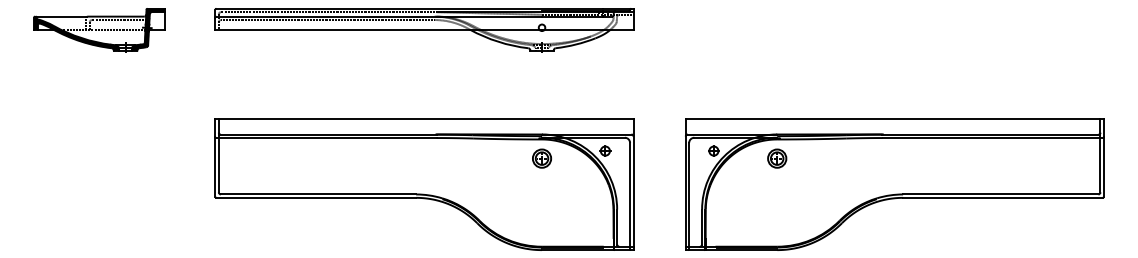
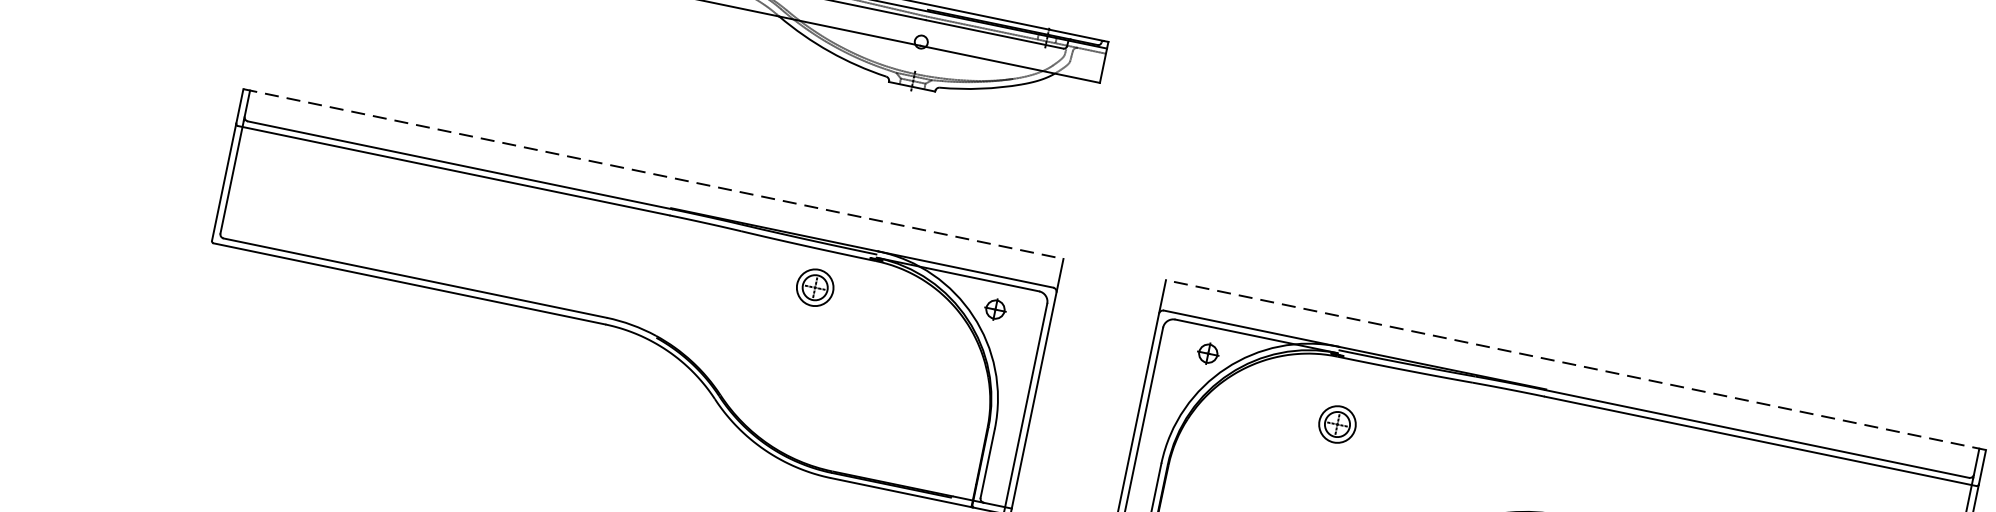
line: (424, 119) -> (653, 174), solid -> dashed
line: (894, 119) -> (1575, 365), solid -> dashed
part: (542, 158) -> (816, 287), moved
part: (777, 158) -> (1338, 424), moved

